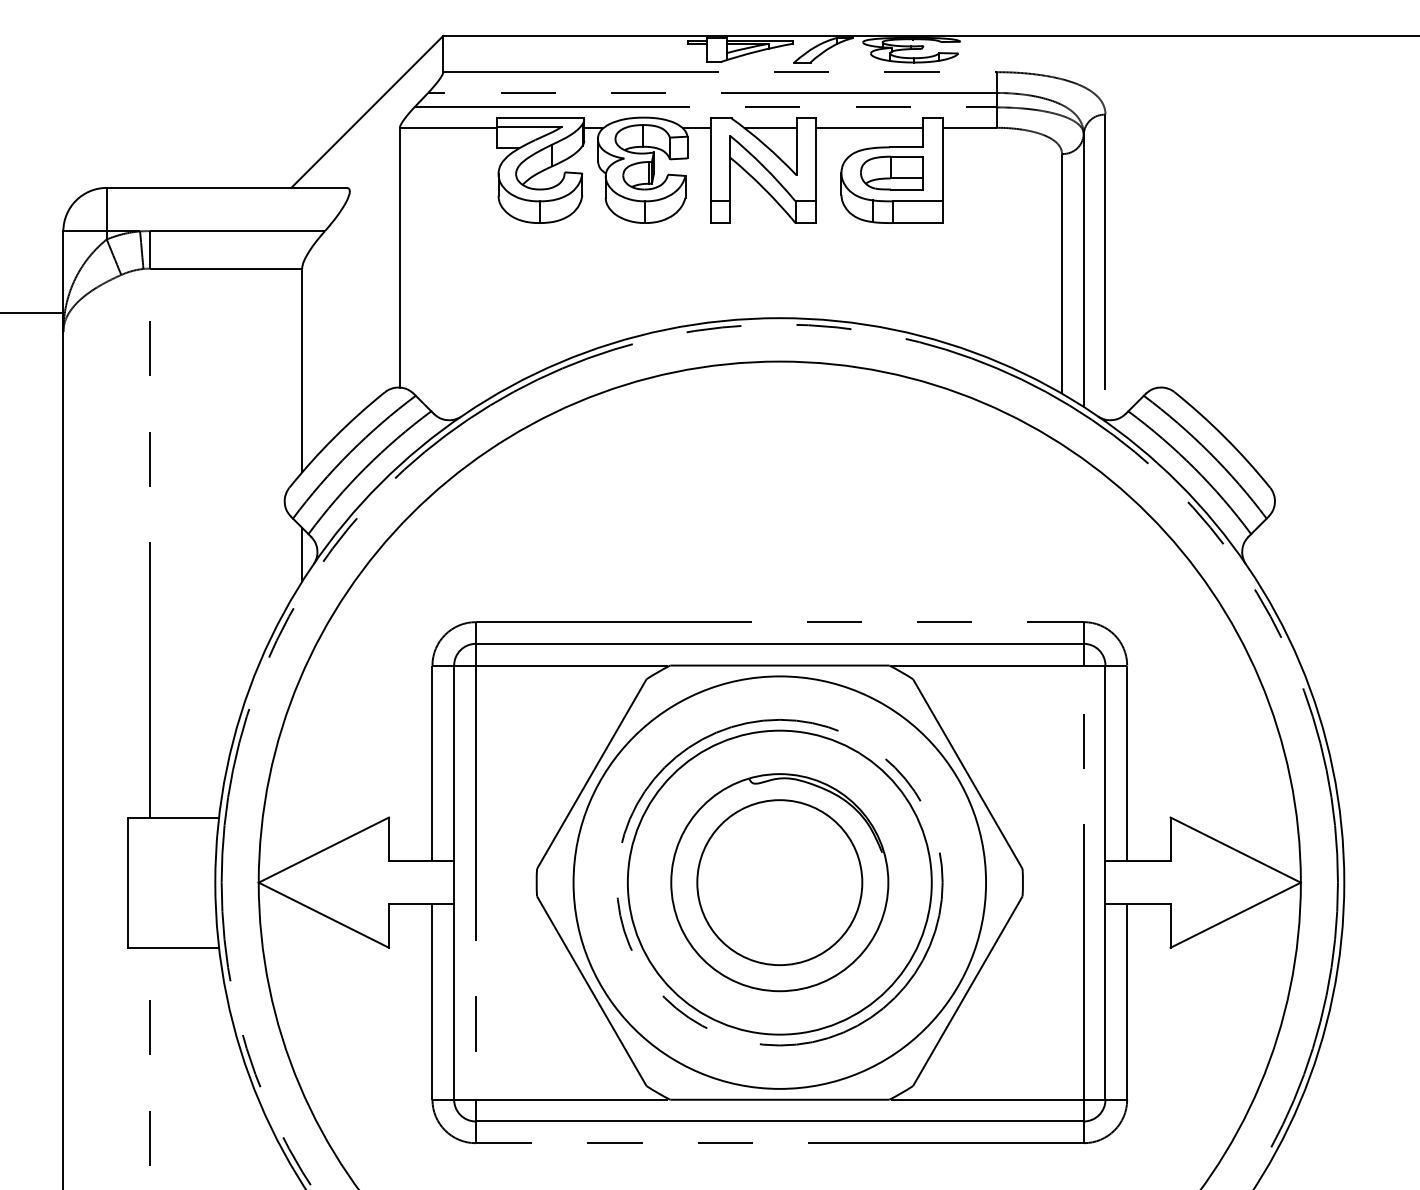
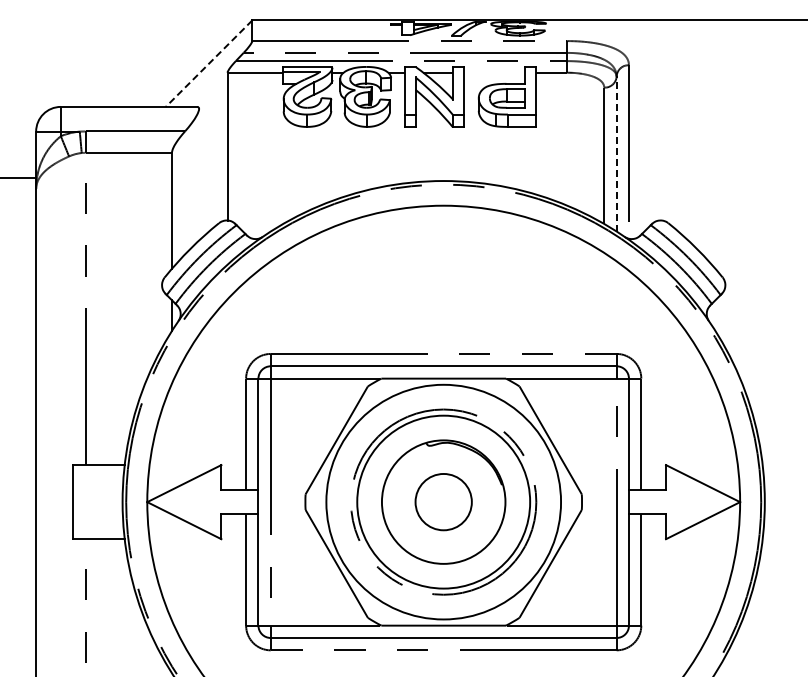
line: (366, 113) -> (208, 64), solid -> dashed
line: (869, 127) -> (494, 72), removed
line: (1083, 271) -> (616, 154), solid -> dashed
circle: (779, 883) -> (443, 502), size x0.6

